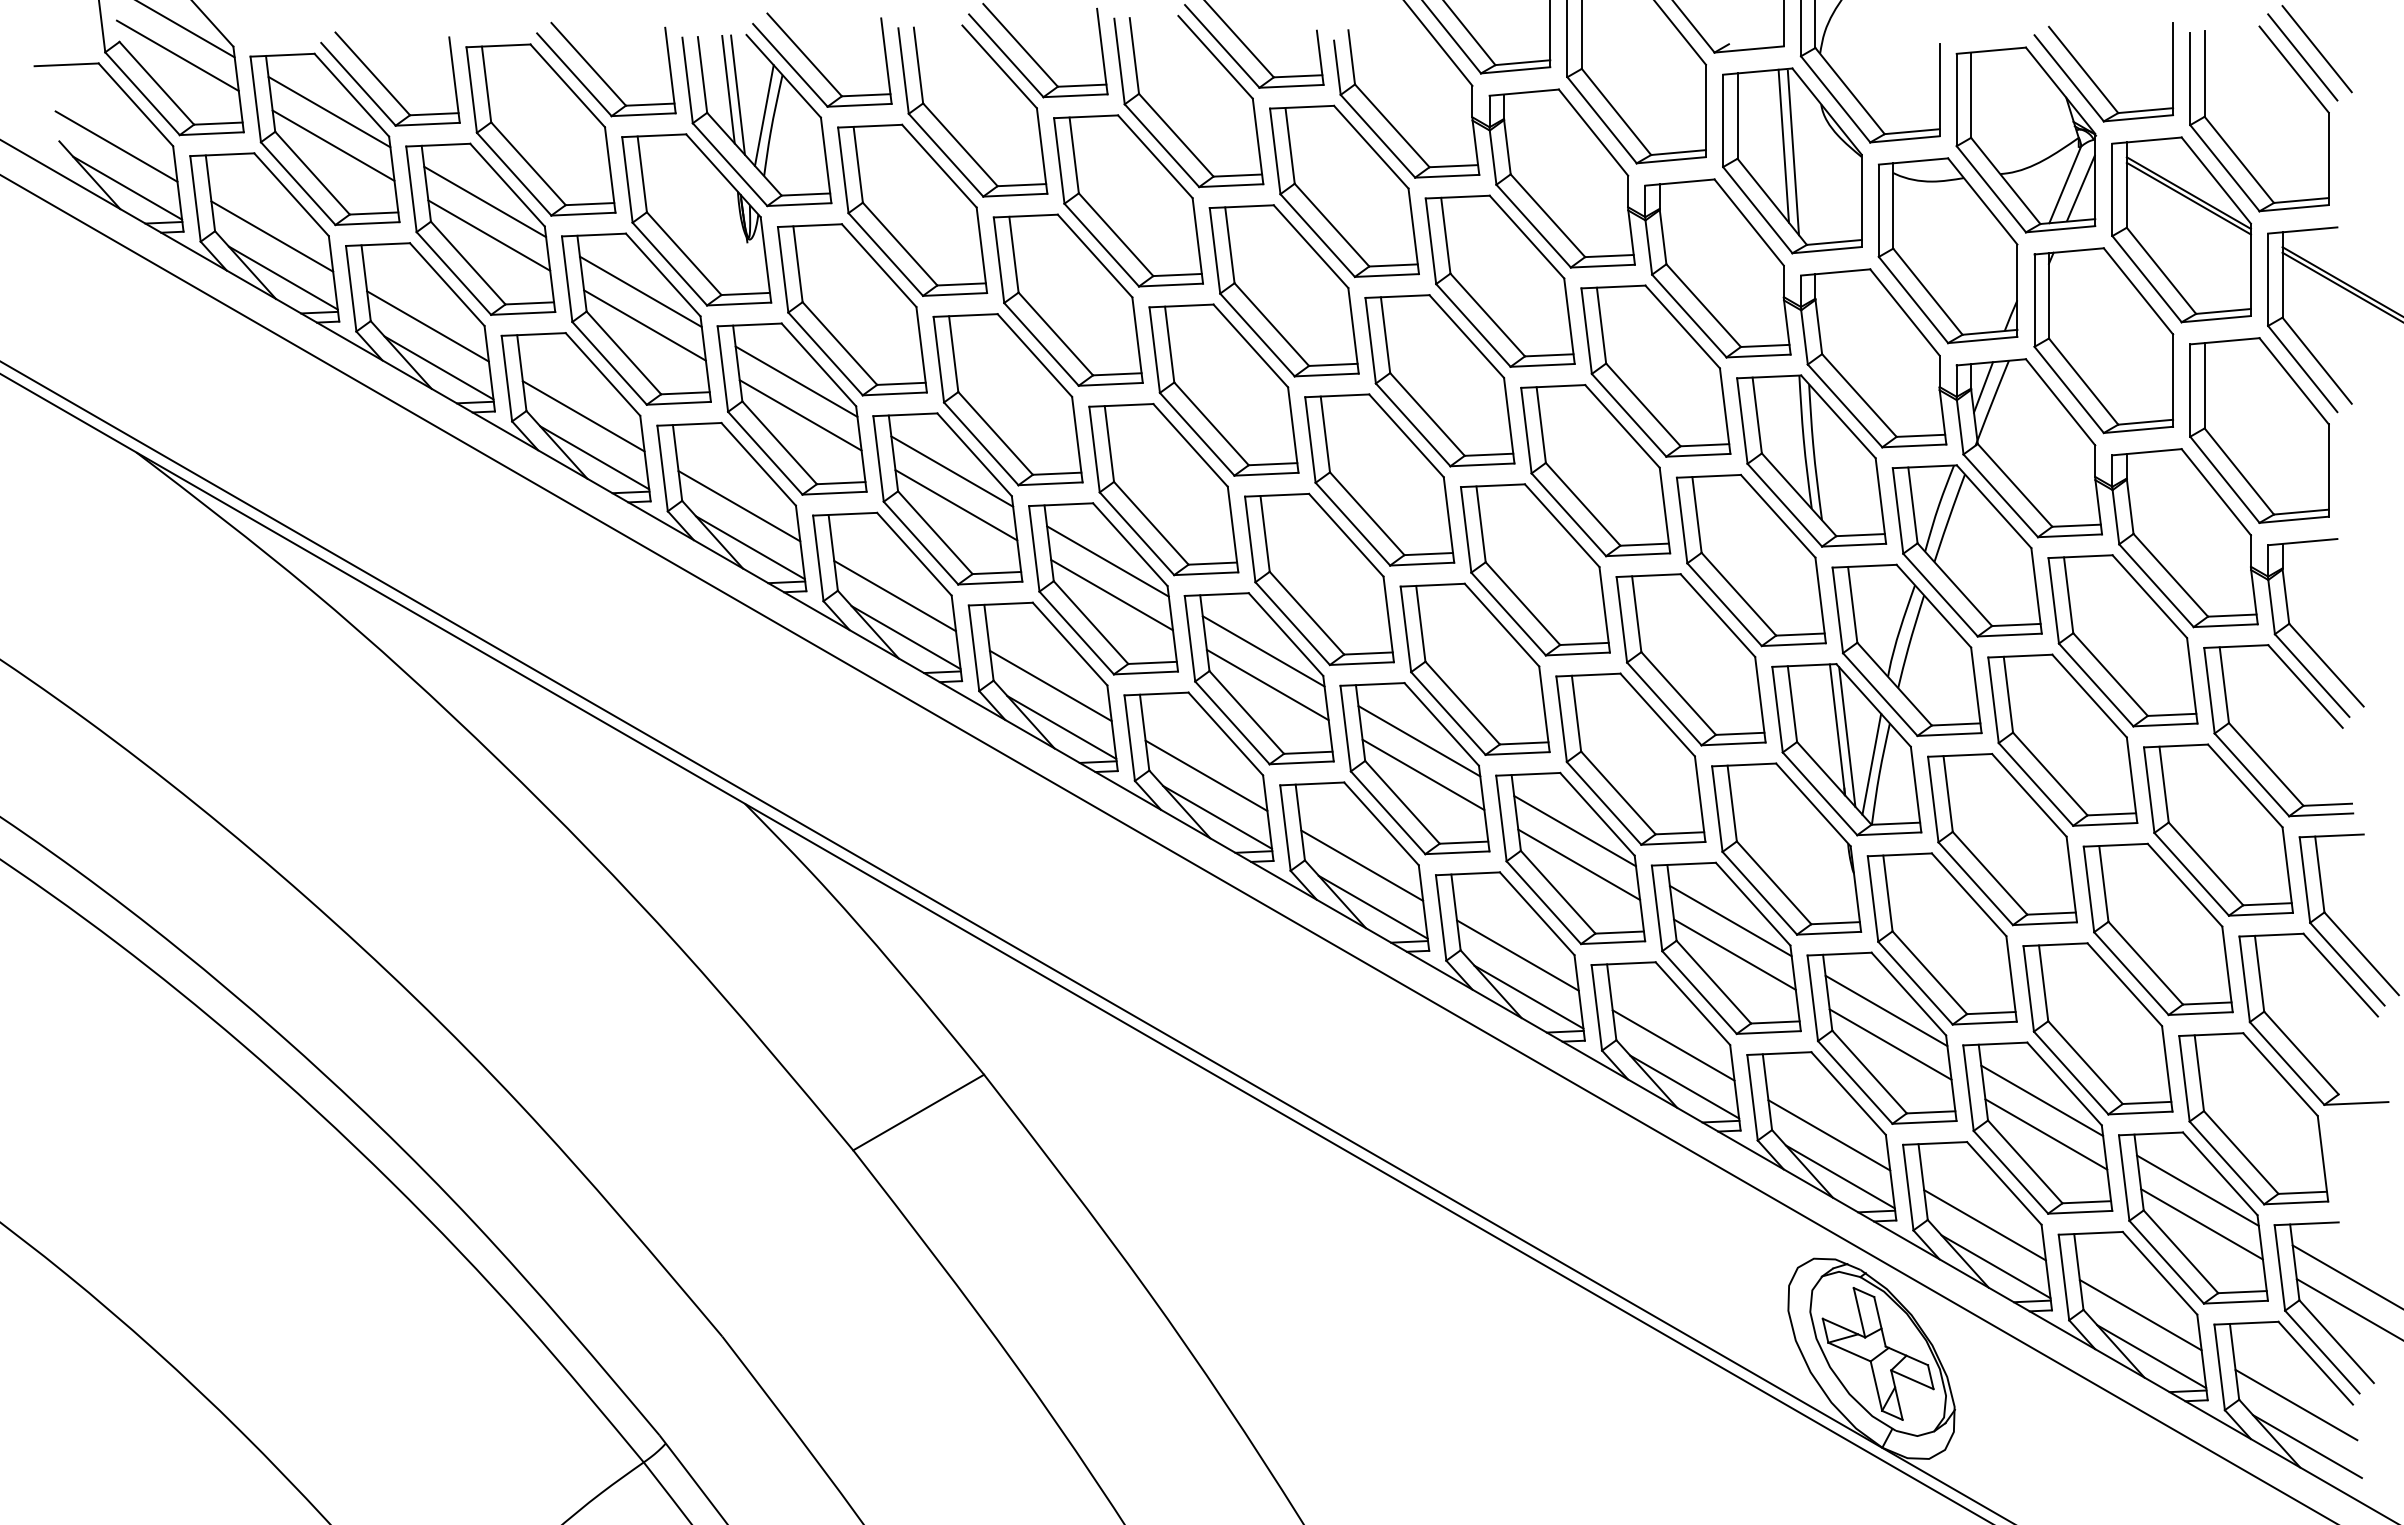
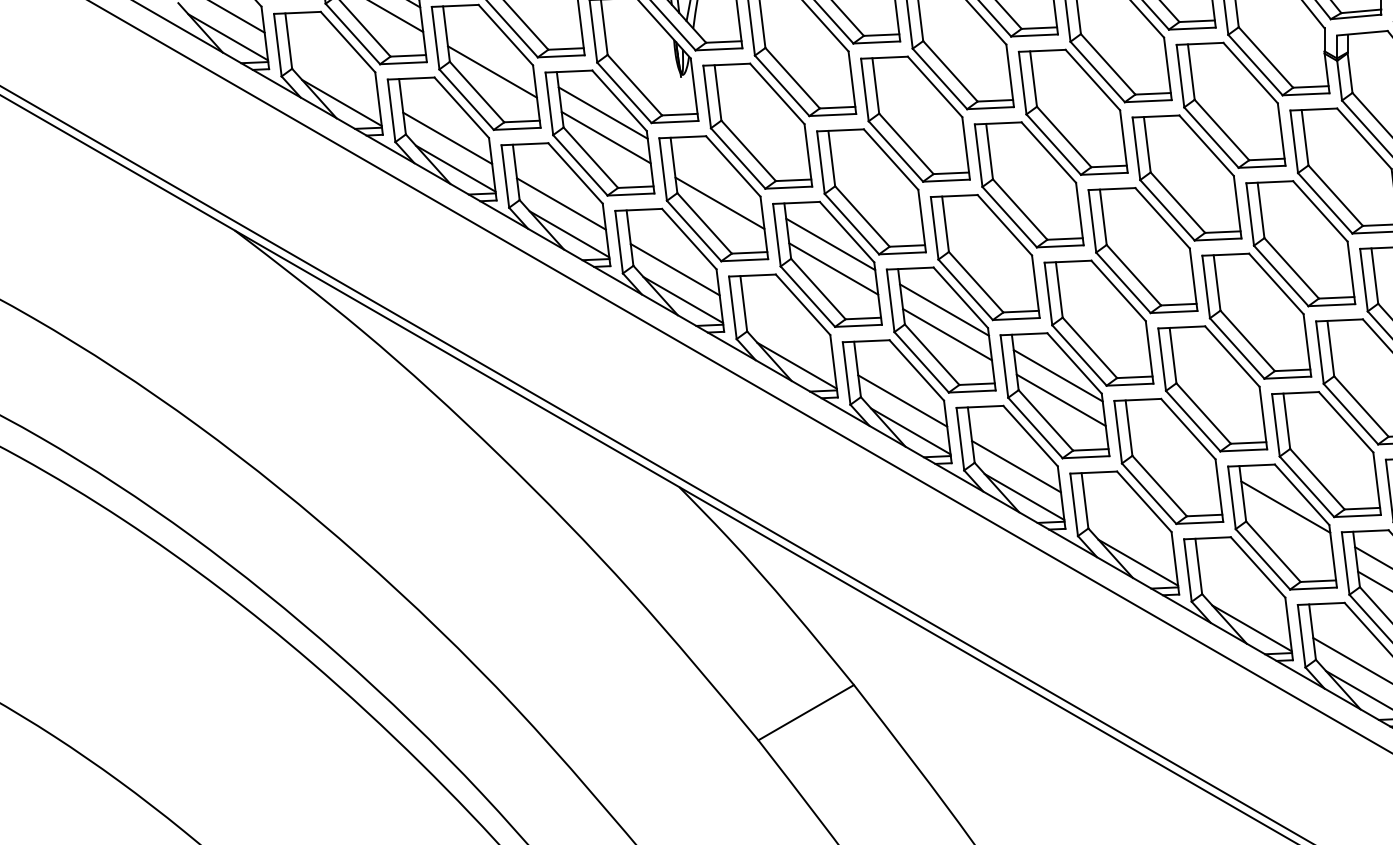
line: (485, 201) -> (489, 47), removed
line: (272, 236) -> (334, 72), removed
line: (796, 381) -> (716, 178), removed
line: (894, 595) -> (788, 334), removed
line: (1419, 741) -> (1172, 441), removed
line: (1423, 774) -> (1175, 465), removed
line: (1579, 864) -> (1288, 531), removed
line: (1362, 865) -> (1130, 532), removed
line: (1517, 955) -> (1243, 597), removed

